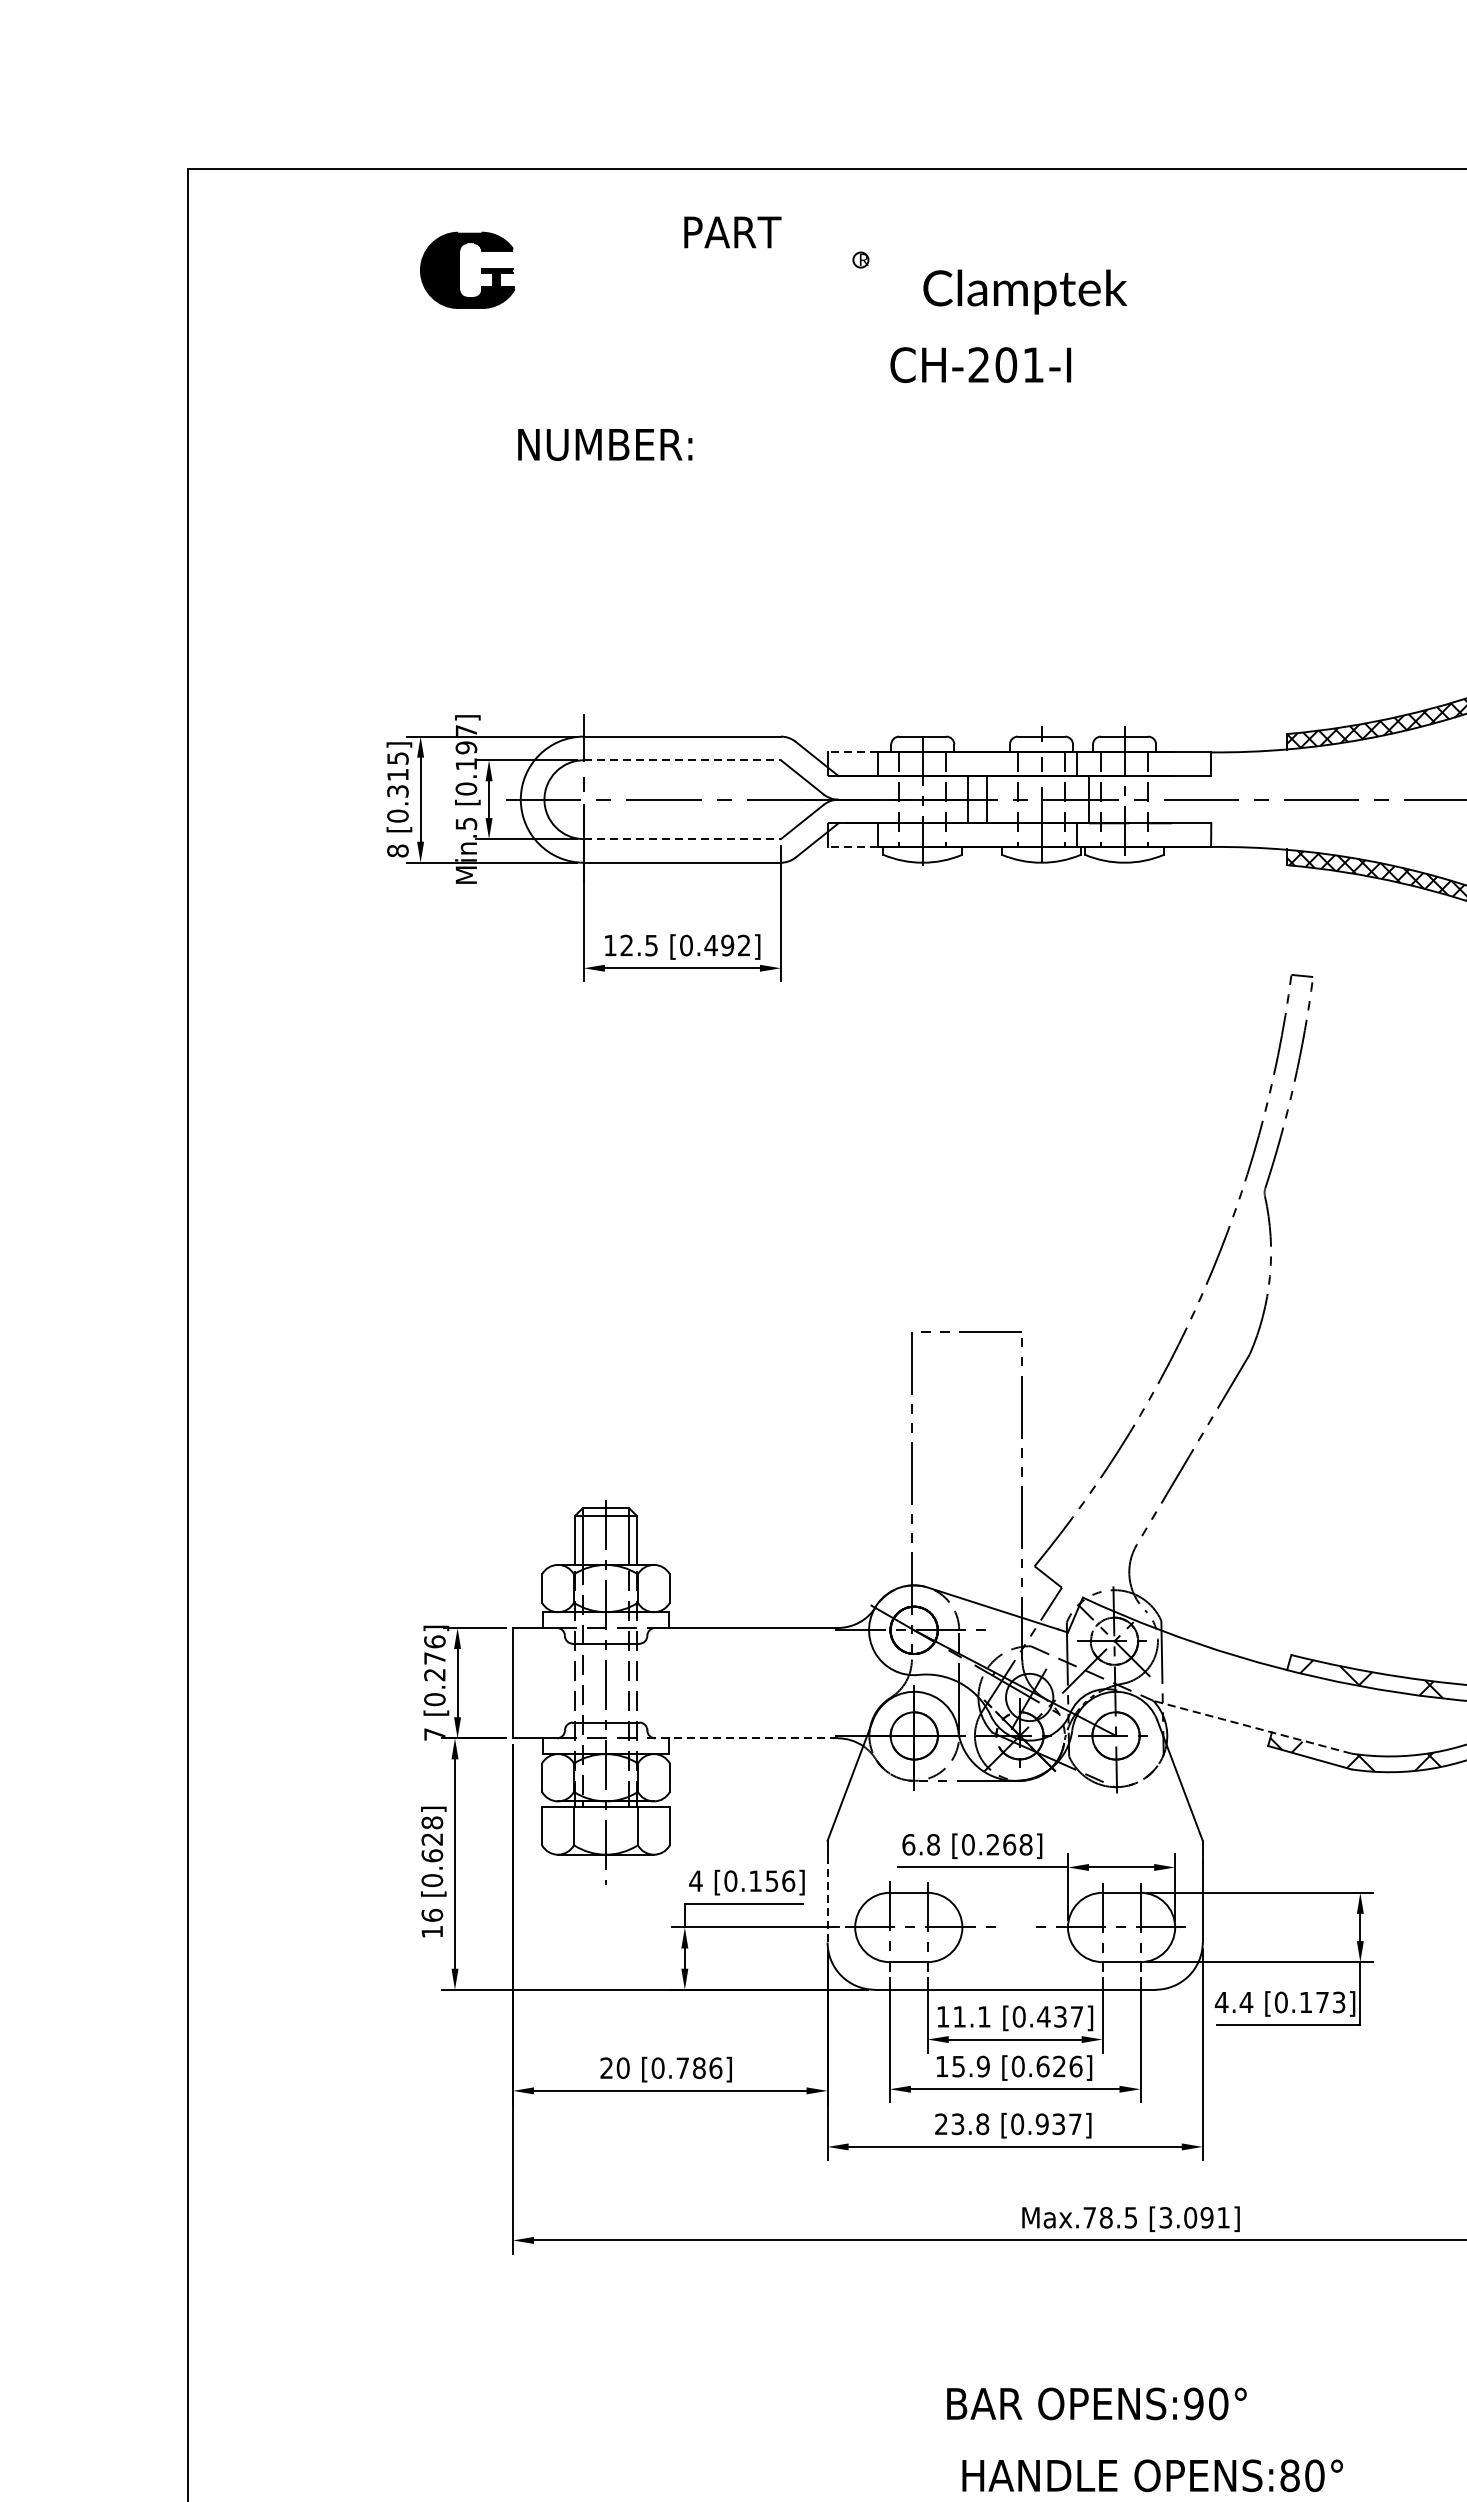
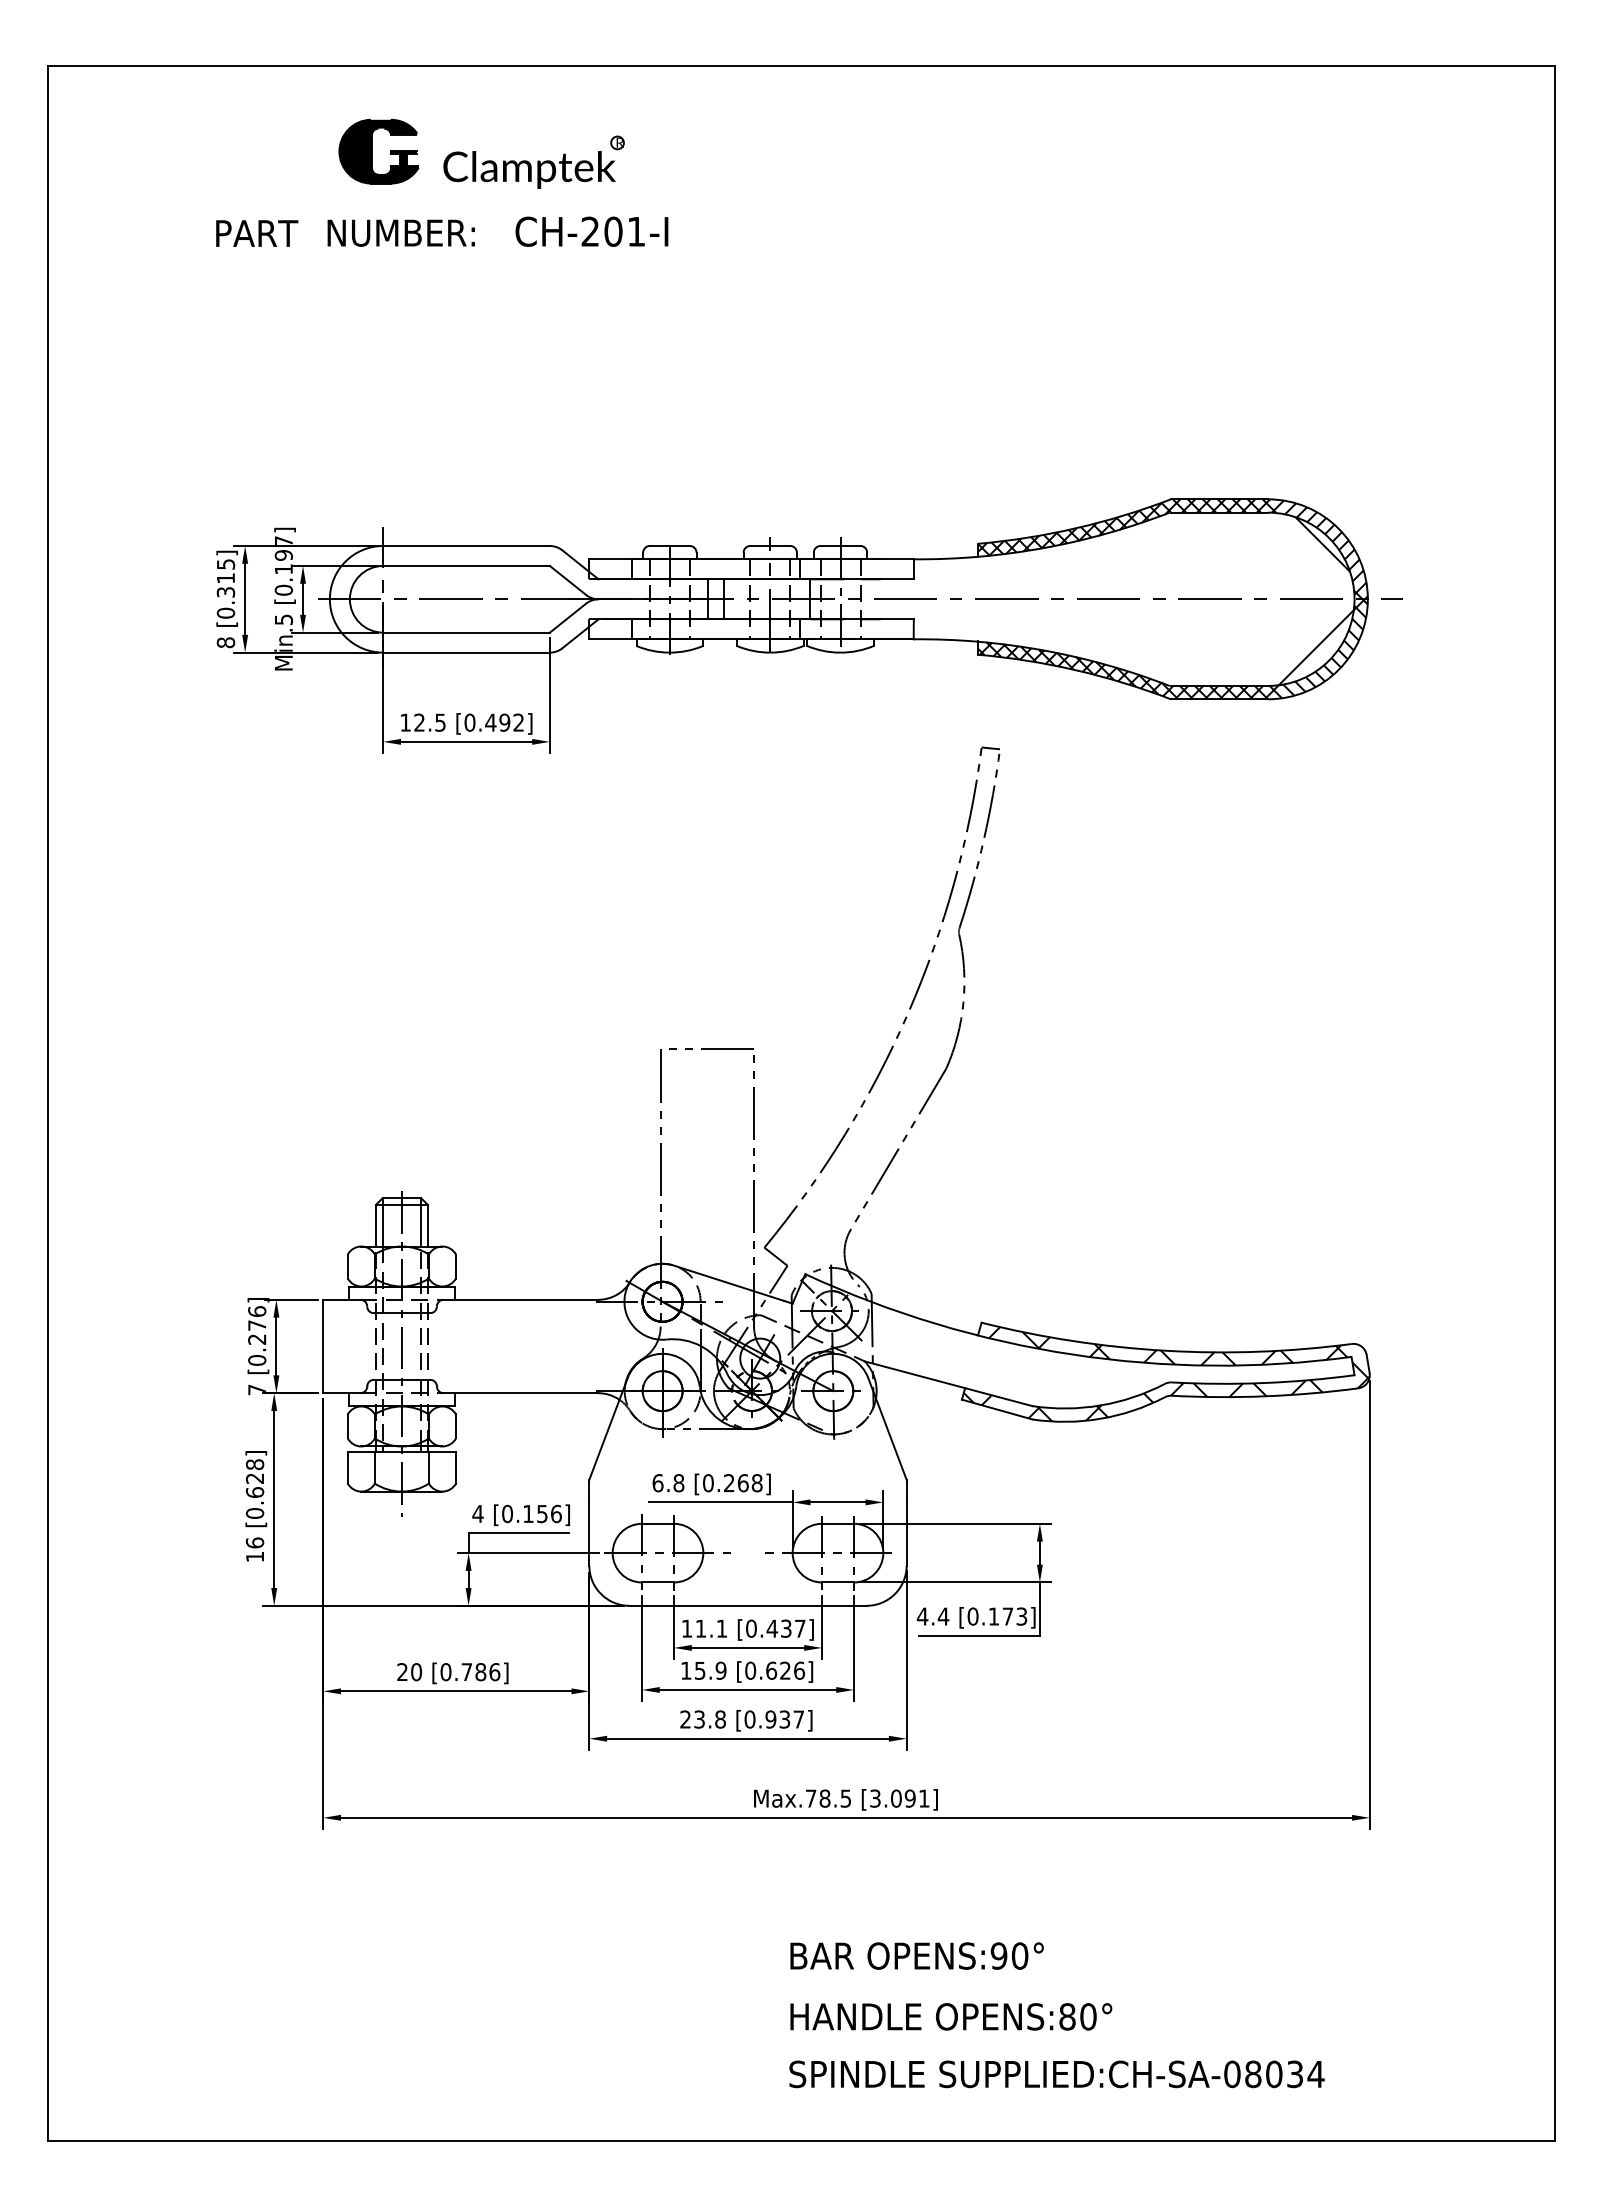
text: (733, 232) -> (257, 233), moved
part: (467, 270) -> (378, 151), moved
text: (1025, 291) -> (529, 169), moved
text: (980, 364) -> (591, 231), moved
text: (604, 444) -> (400, 232), moved
line: (852, 752) -> (610, 559), dashed -> solid
line: (683, 759) -> (467, 565), dashed -> solid
line: (683, 838) -> (467, 632), dashed -> solid
line: (852, 847) -> (610, 639), dashed -> solid
line: (1252, 1726) -> (948, 1383), dashed -> solid
line: (746, 1738) -> (520, 1393), dashed -> solid
line: (827, 1903) -> (589, 1532), dashed -> solid
text: (1096, 2403) -> (916, 1955), moved
text: (1152, 2475) -> (951, 2016), moved

